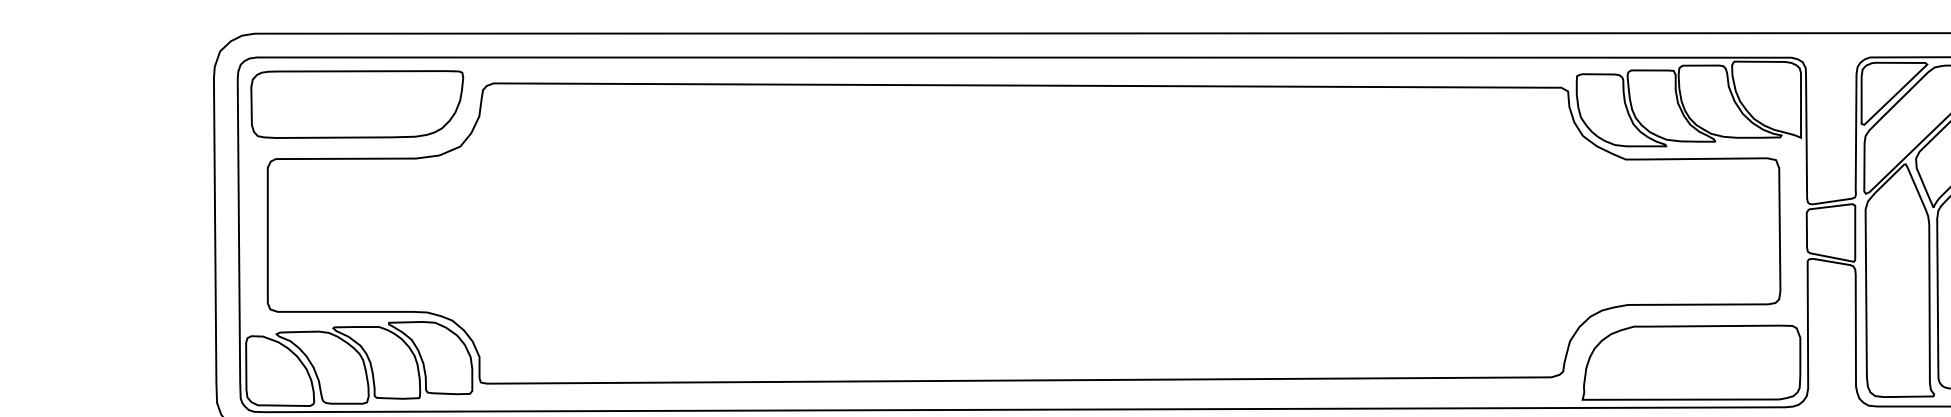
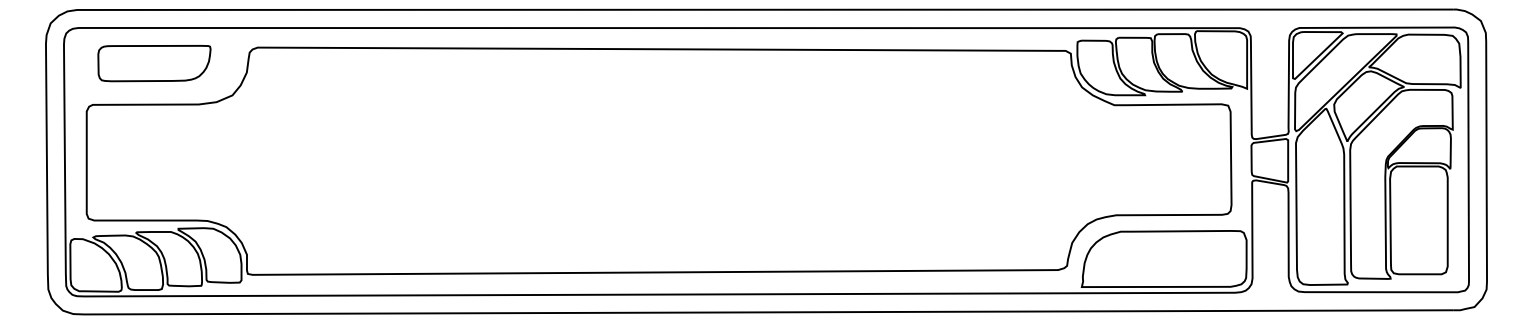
part: (357, 104) -> (154, 63), size x0.7

